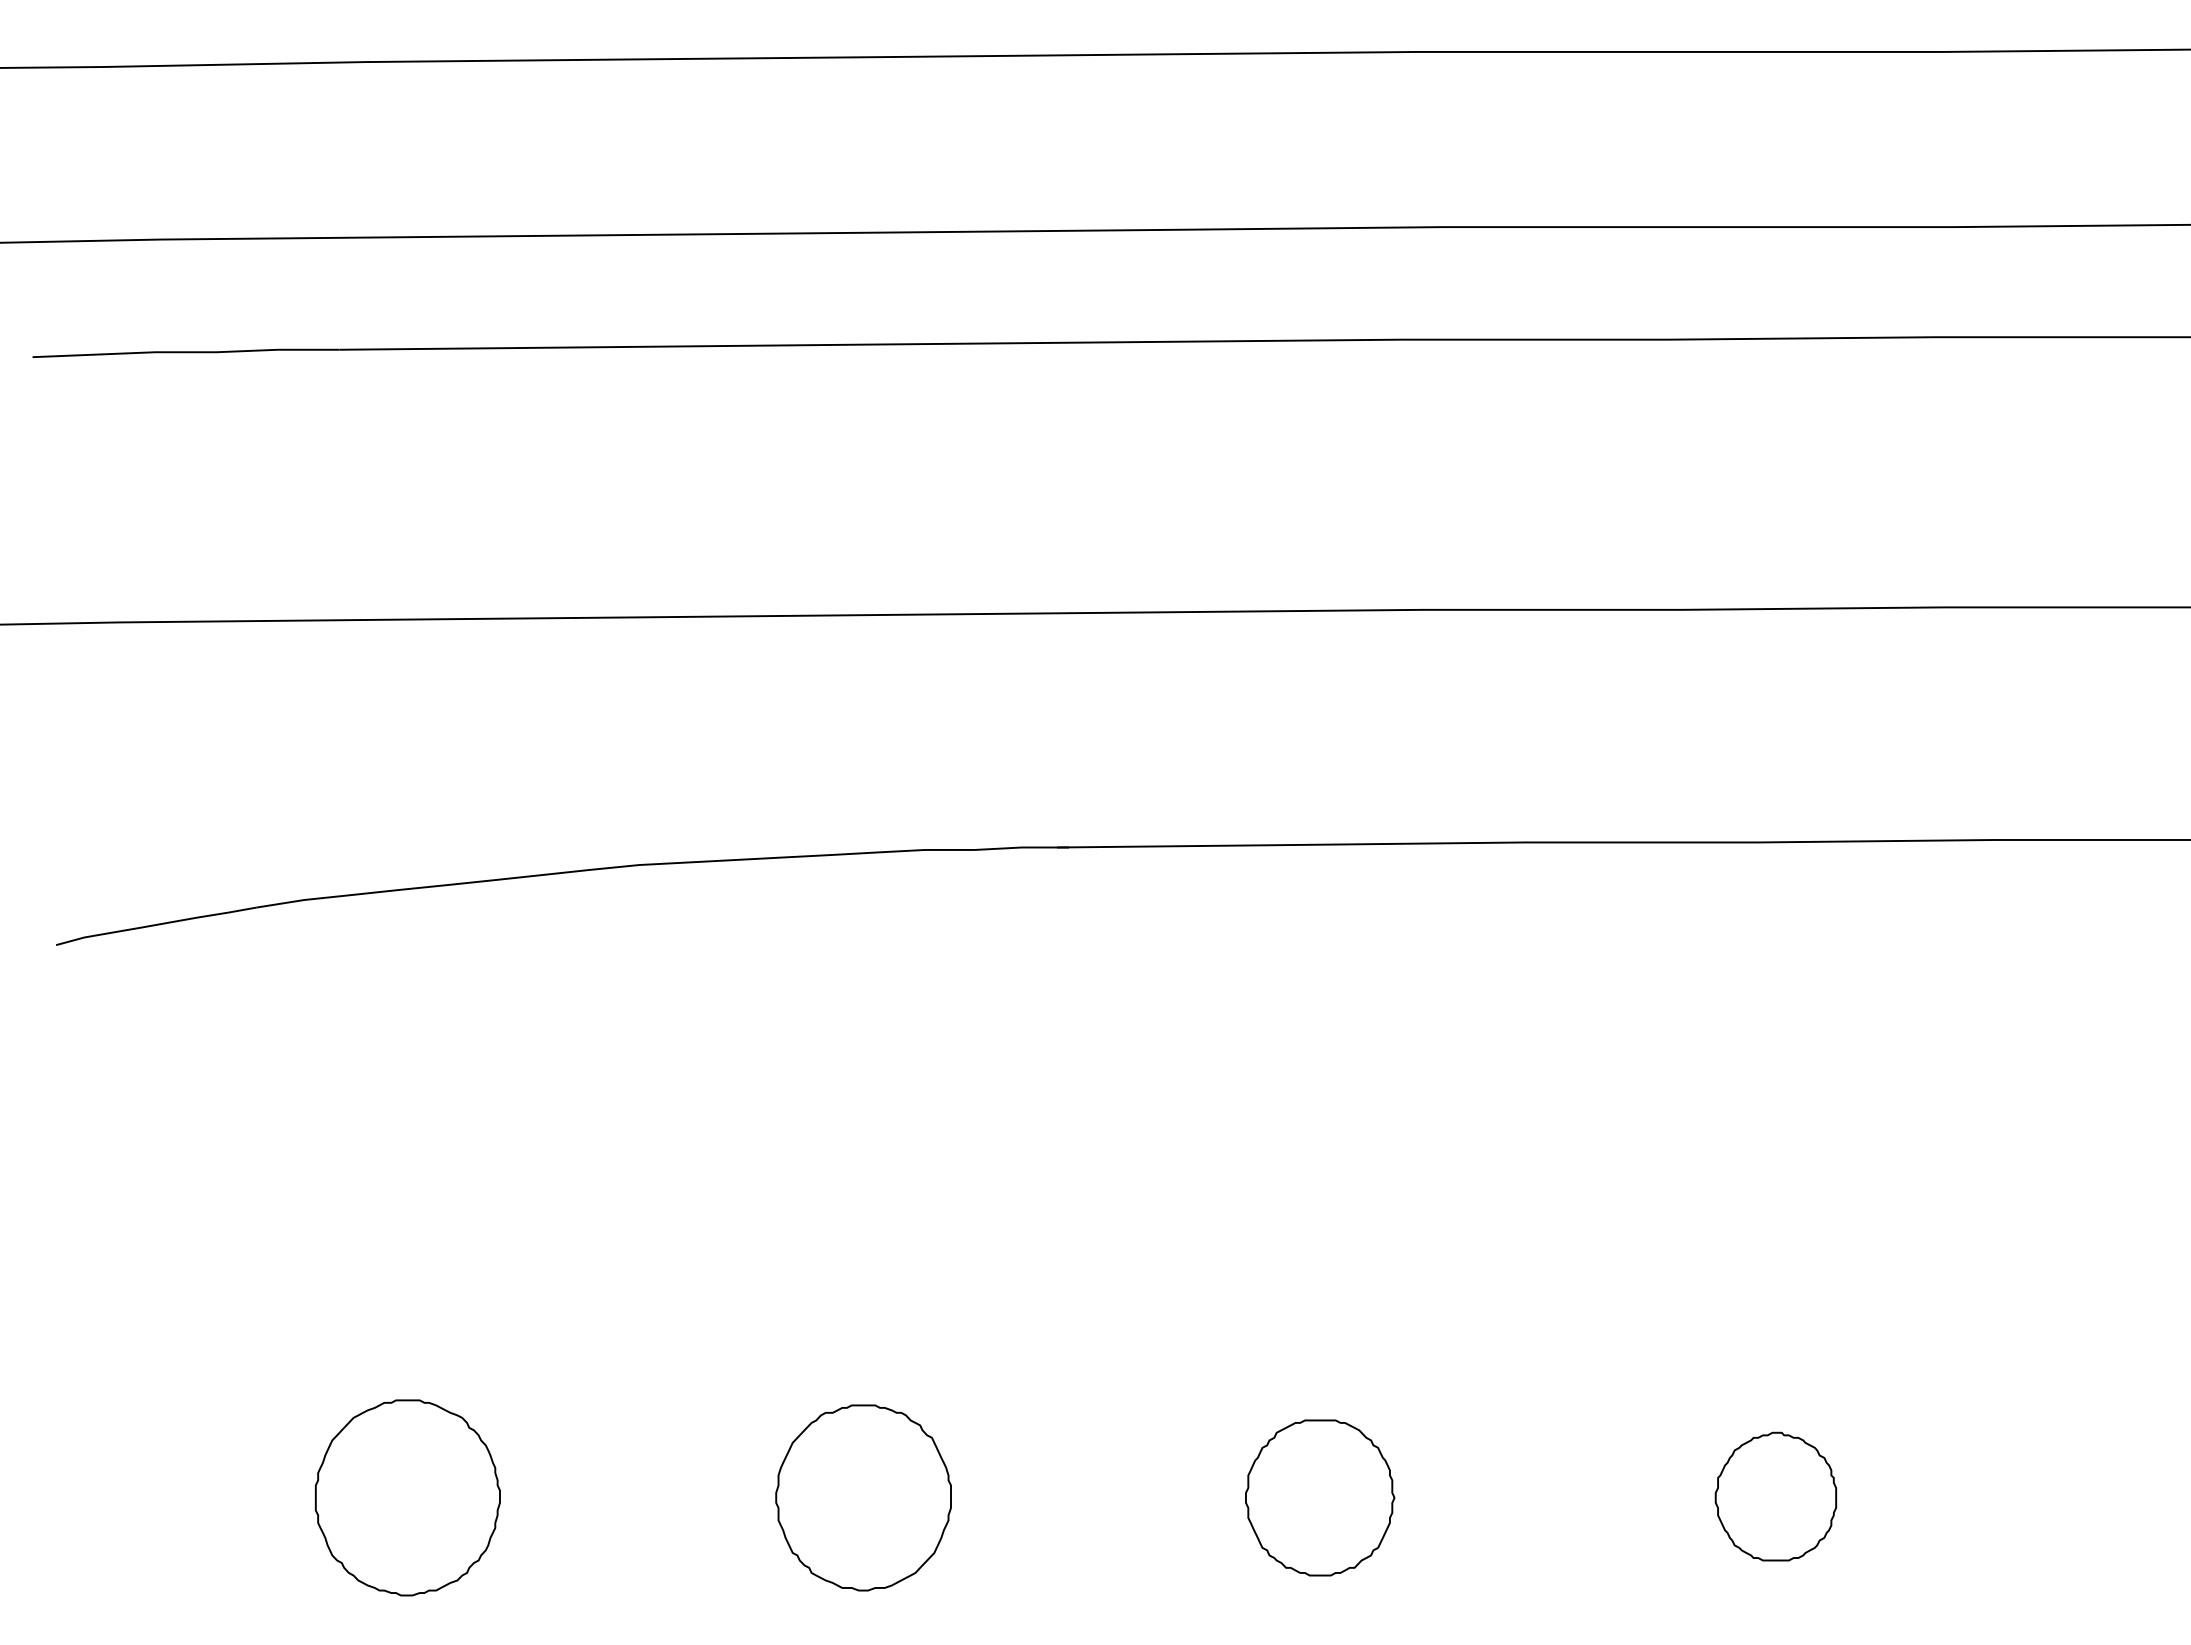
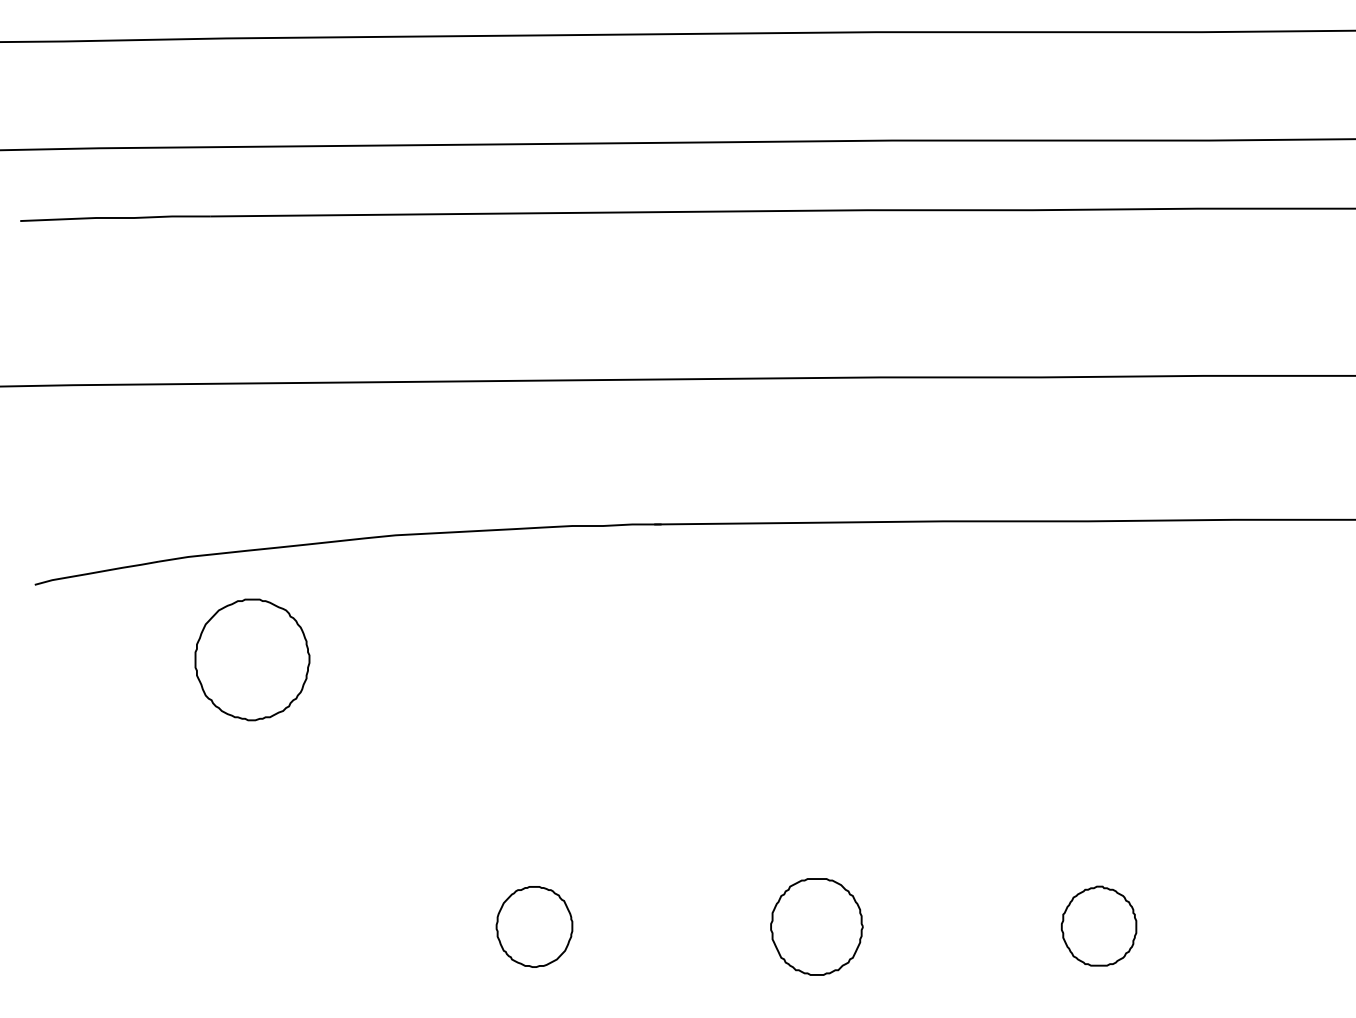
part: (407, 1497) -> (252, 659), moved
part: (863, 1497) -> (534, 926), size x0.7

